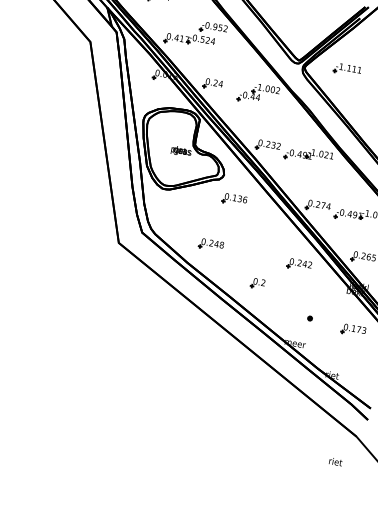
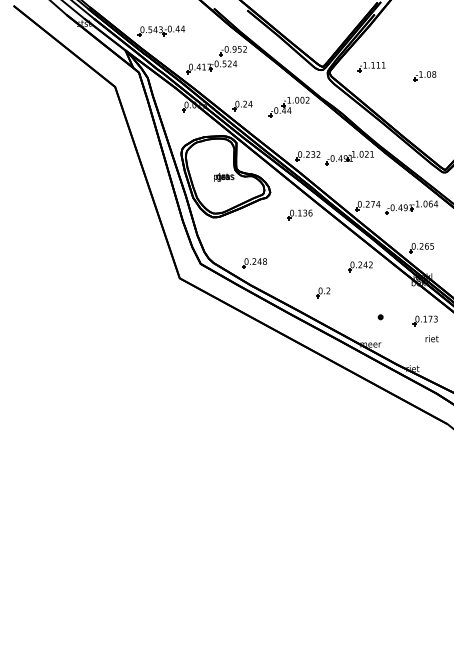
part: (234, 199) -> (299, 214), moved
part: (211, 245) -> (254, 263), moved
text: (335, 461) -> (431, 338), moved

